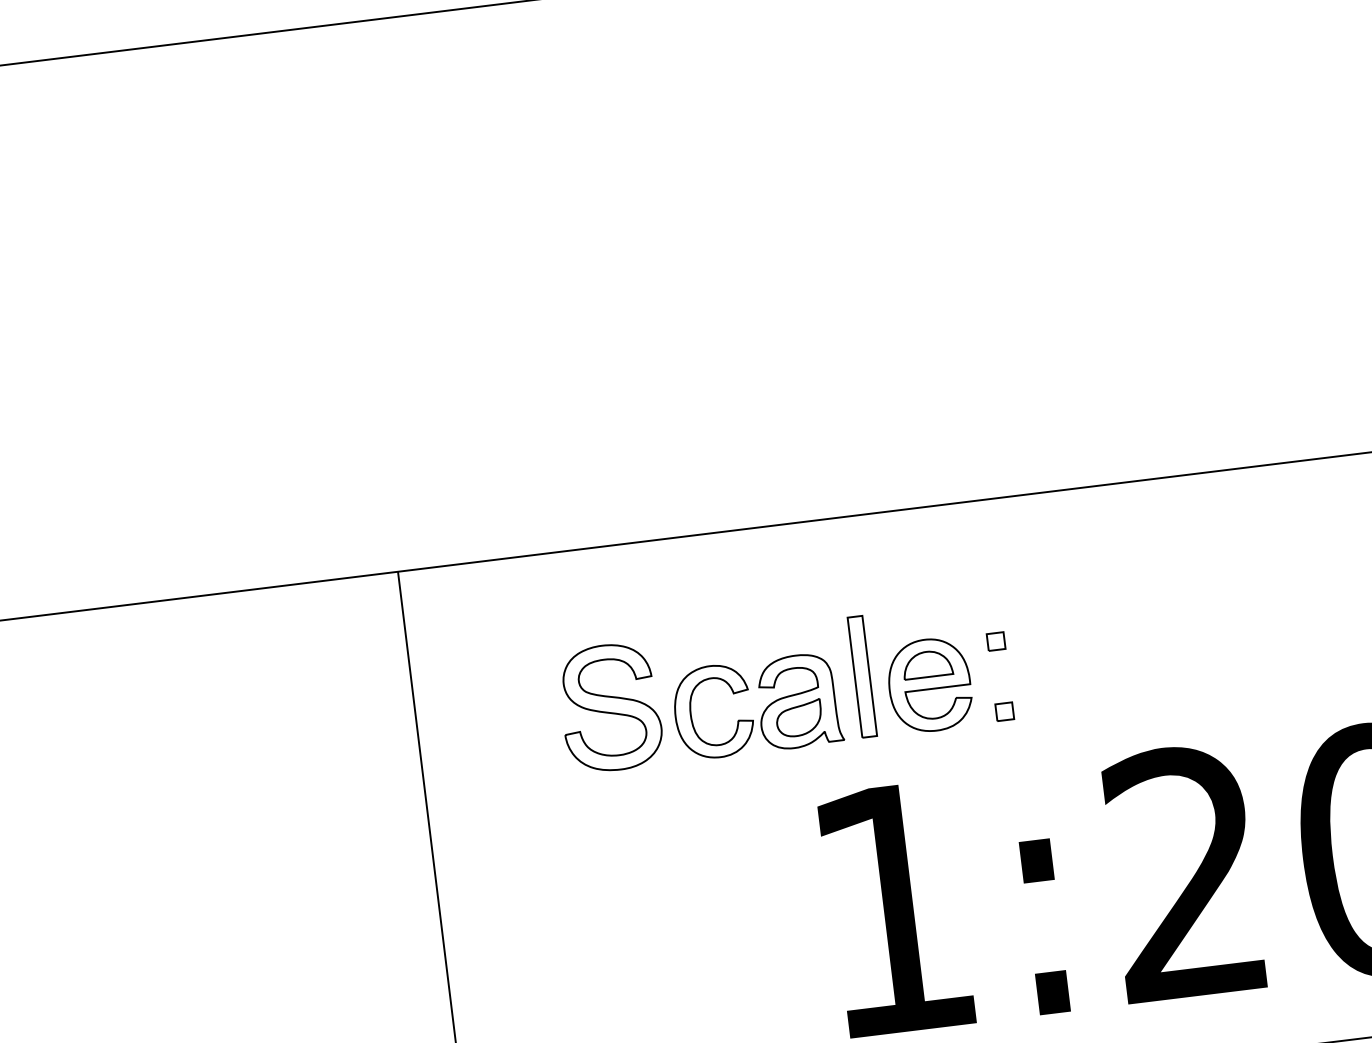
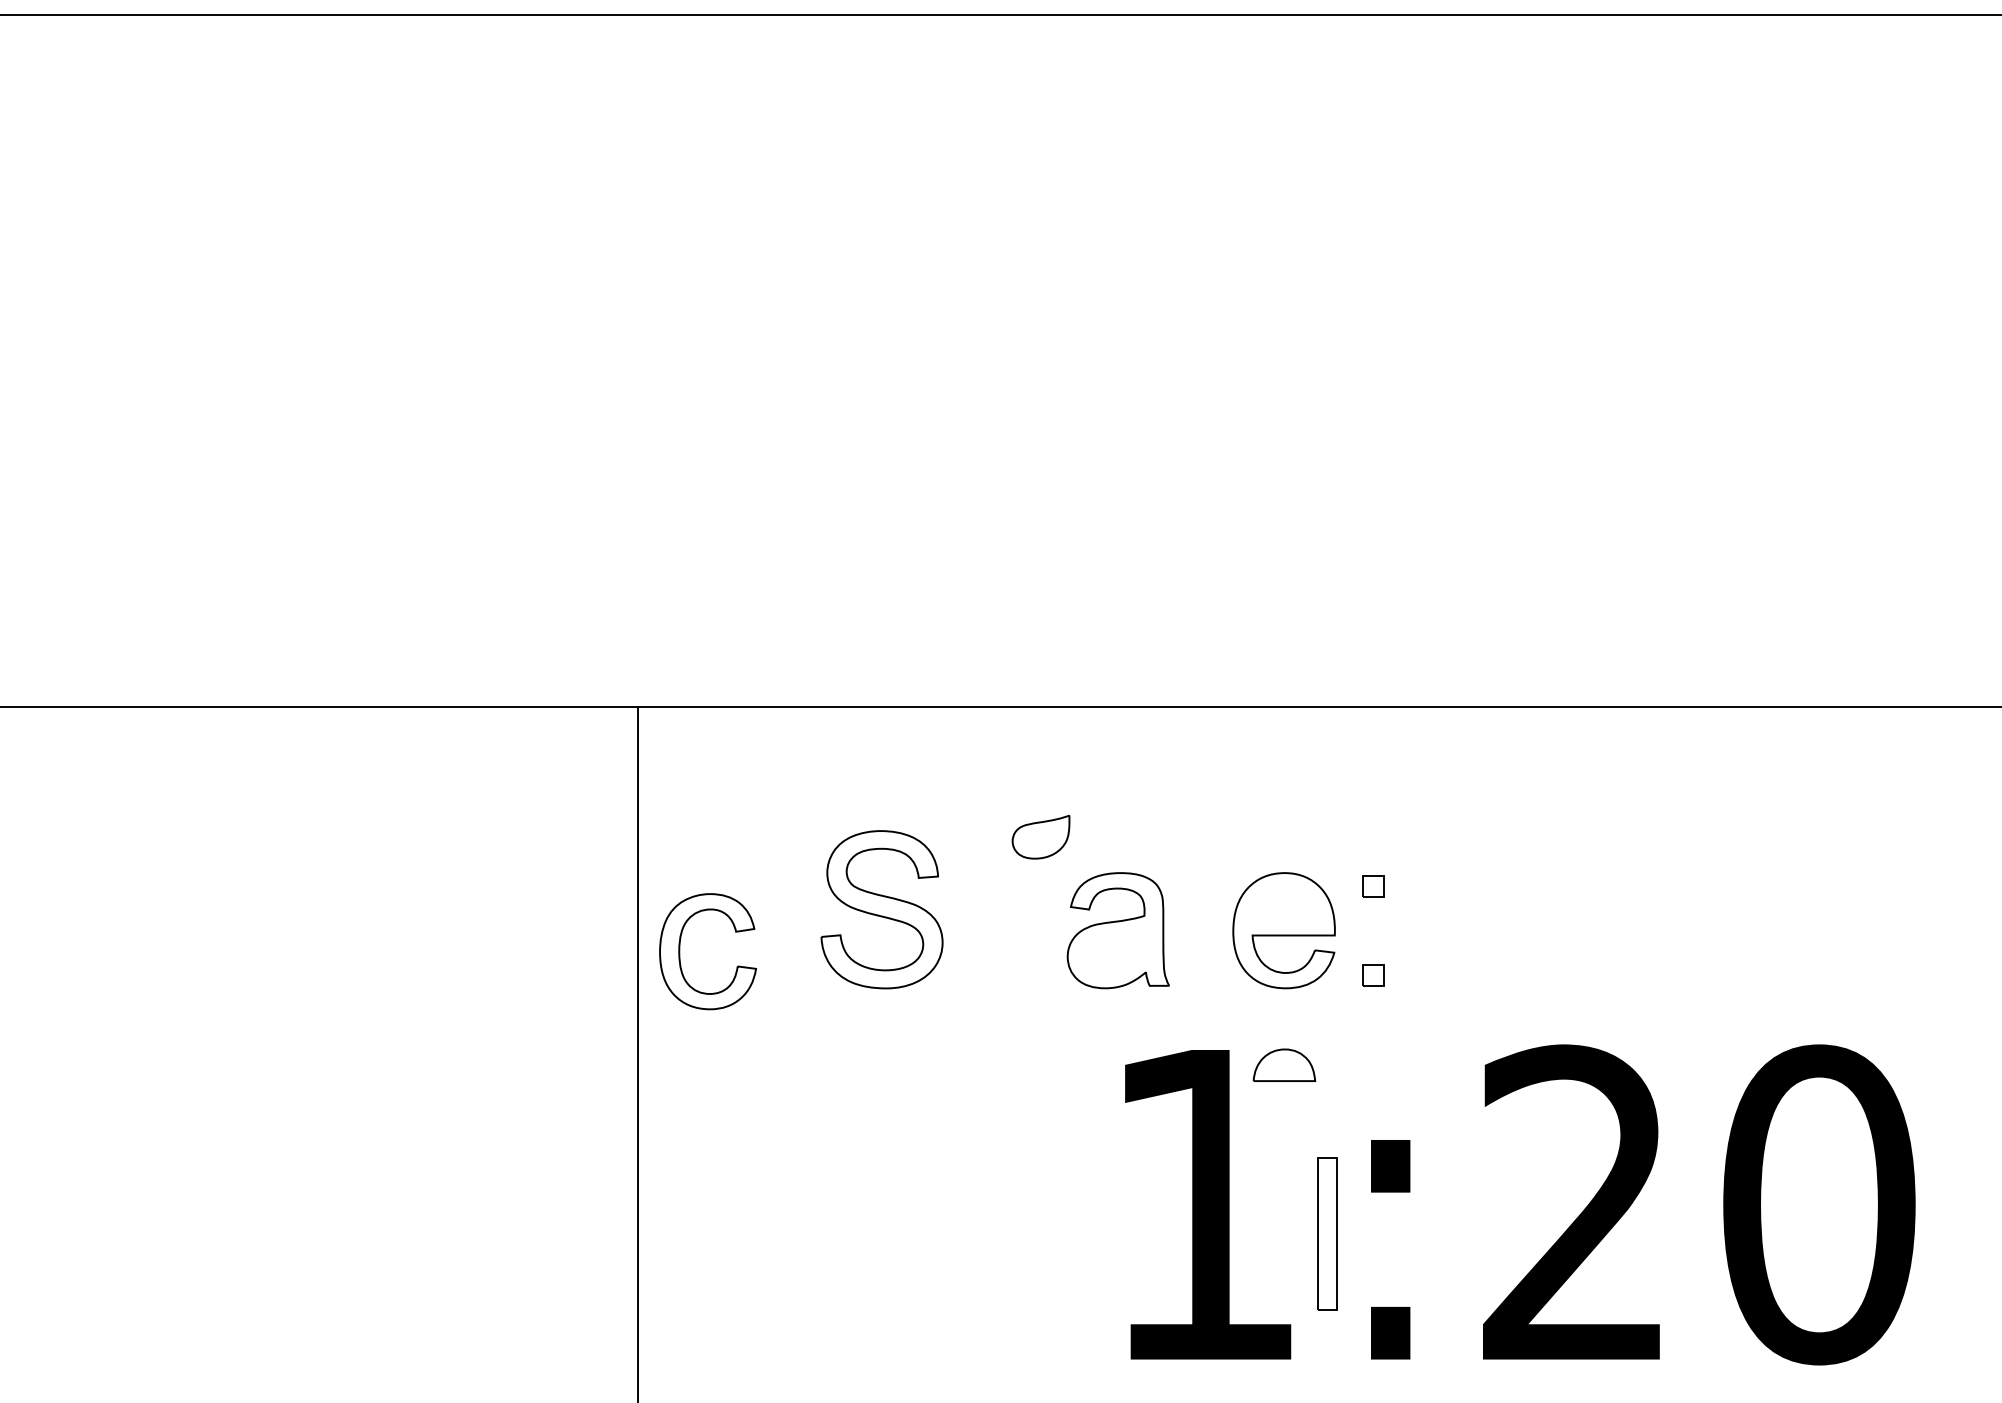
part: (927, 663) -> (1284, 1064), moved
part: (862, 676) -> (1327, 1233), moved
part: (691, 714) -> (680, 951), moved
part: (798, 718) -> (1040, 836), moved

